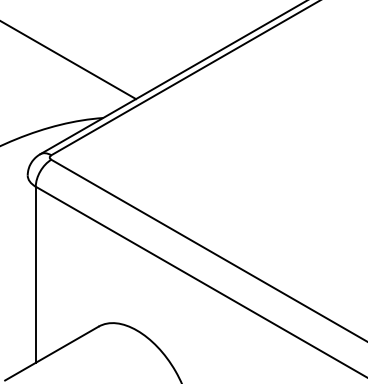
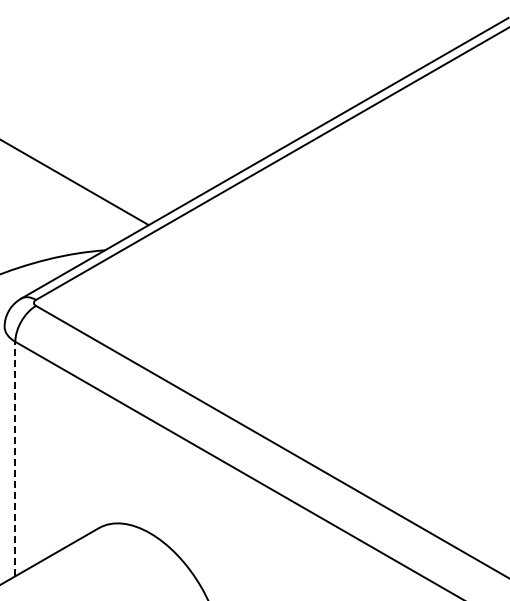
line: (35, 274) -> (15, 458), solid -> dashed

